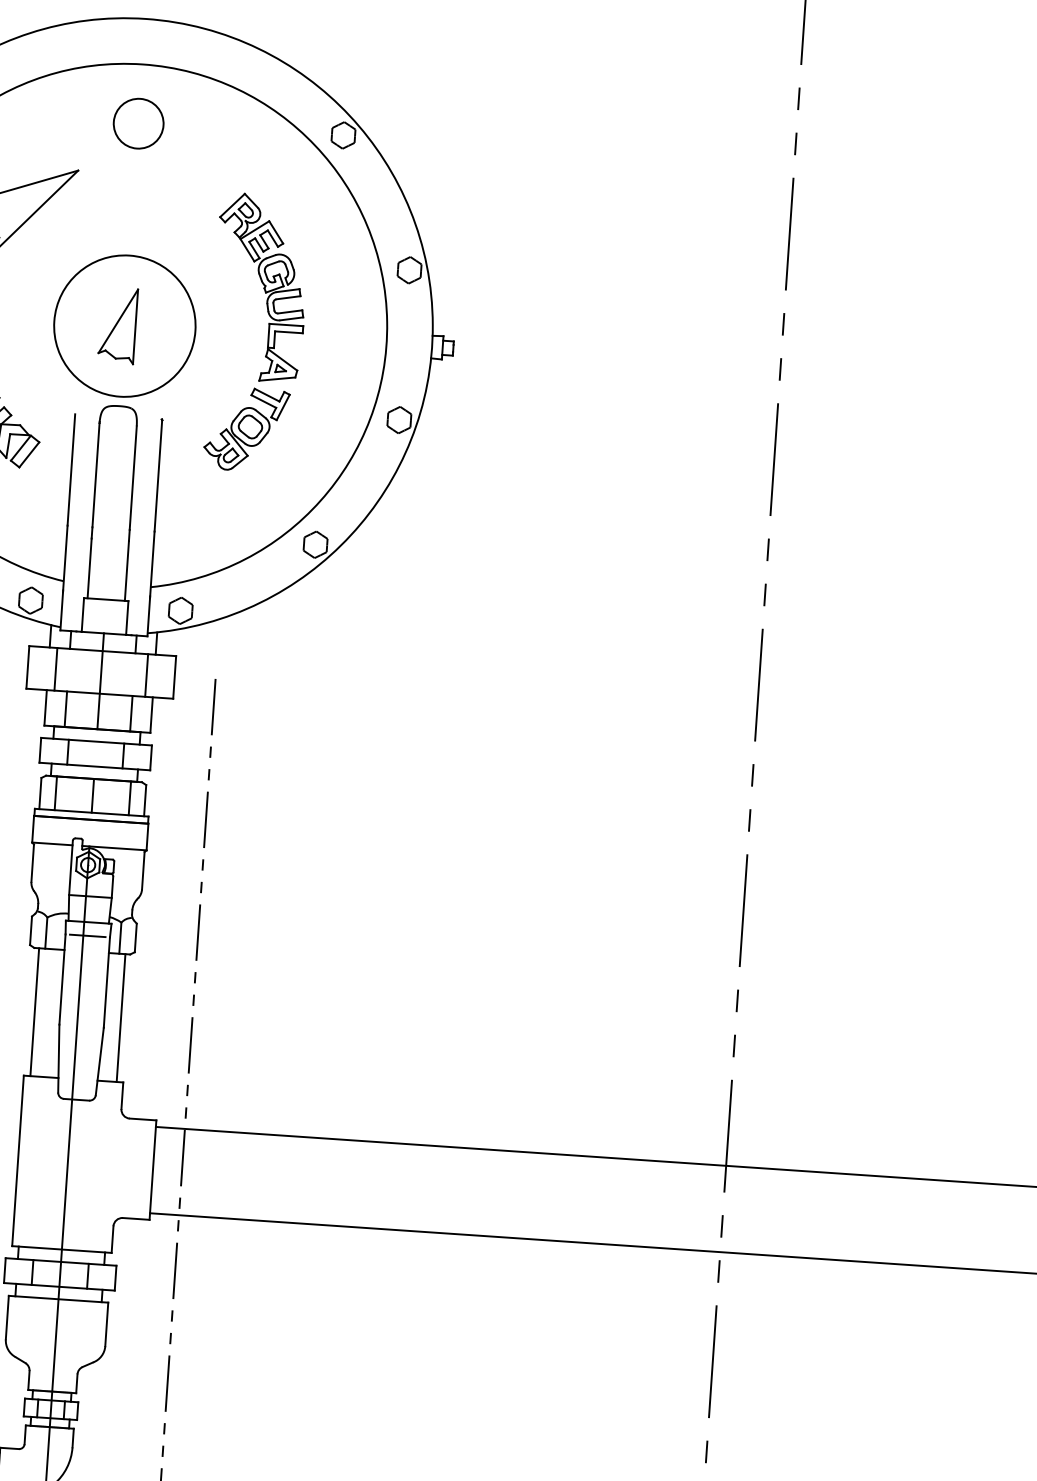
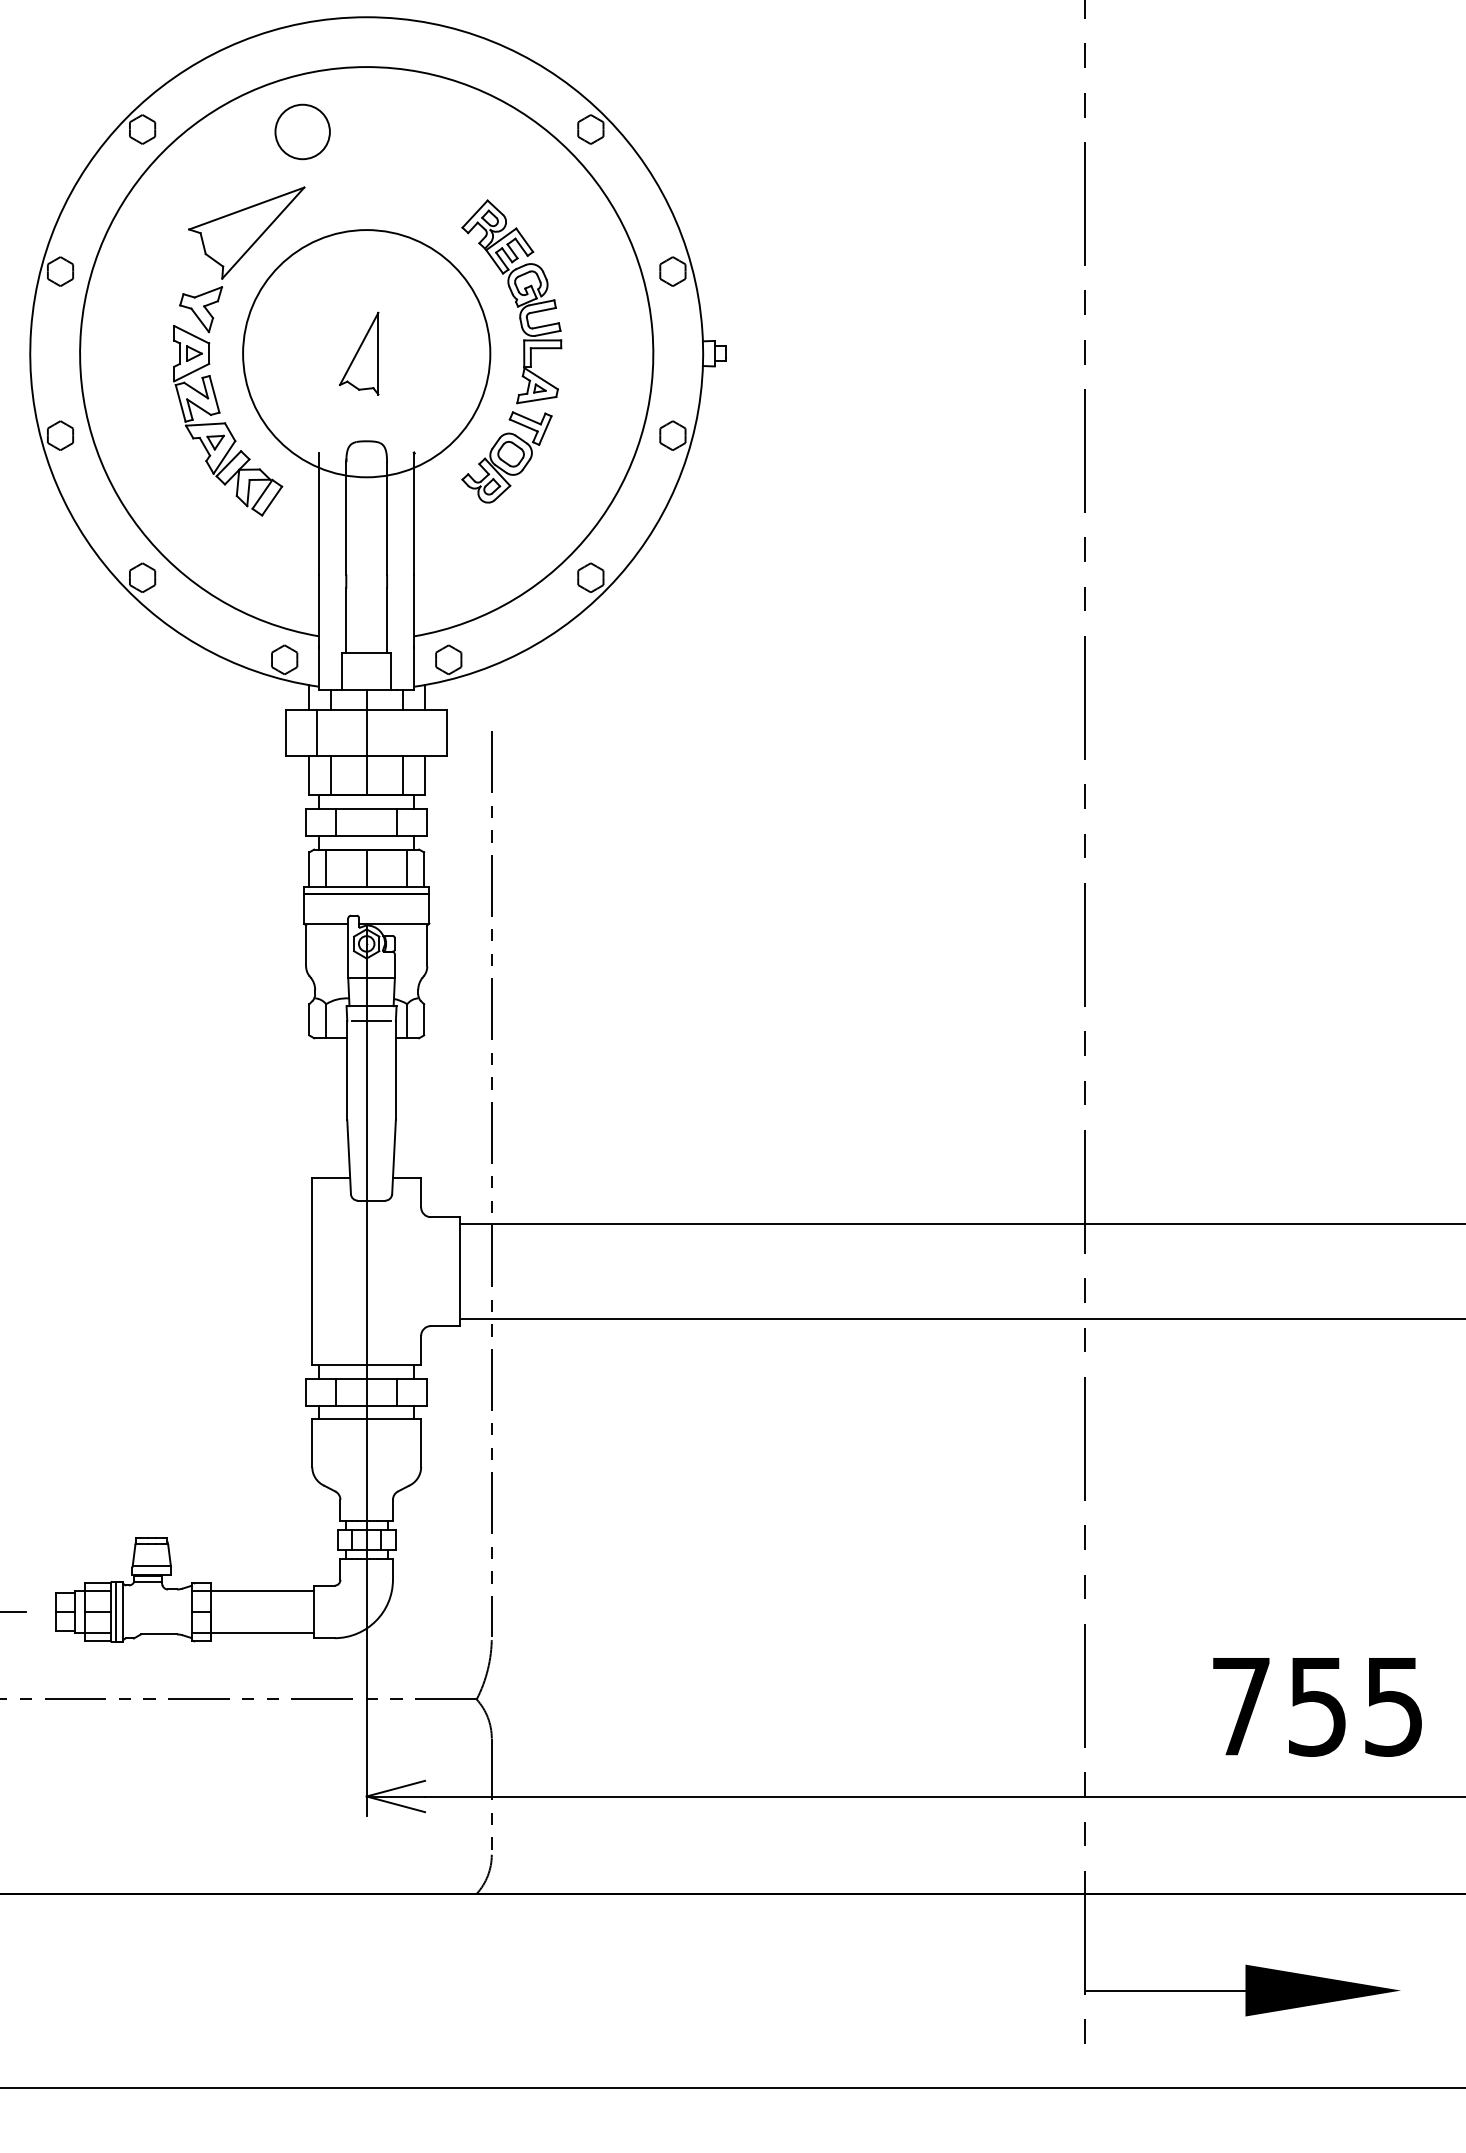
circle: (138, 123) -> (302, 131), moved
circle: (124, 325) -> (366, 353), size x1.6
line: (146, 675) -> (416, 732), removed
line: (34, 1012) -> (319, 1108), removed
line: (120, 1018) -> (413, 1108), removed

